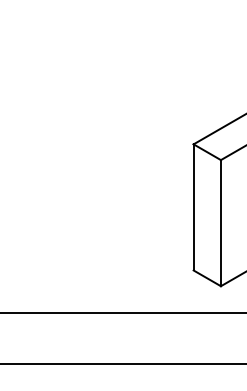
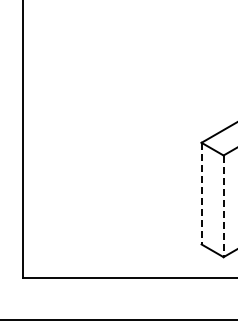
line: (193, 207) -> (201, 193), solid -> dashed
line: (220, 223) -> (223, 206), solid -> dashed

